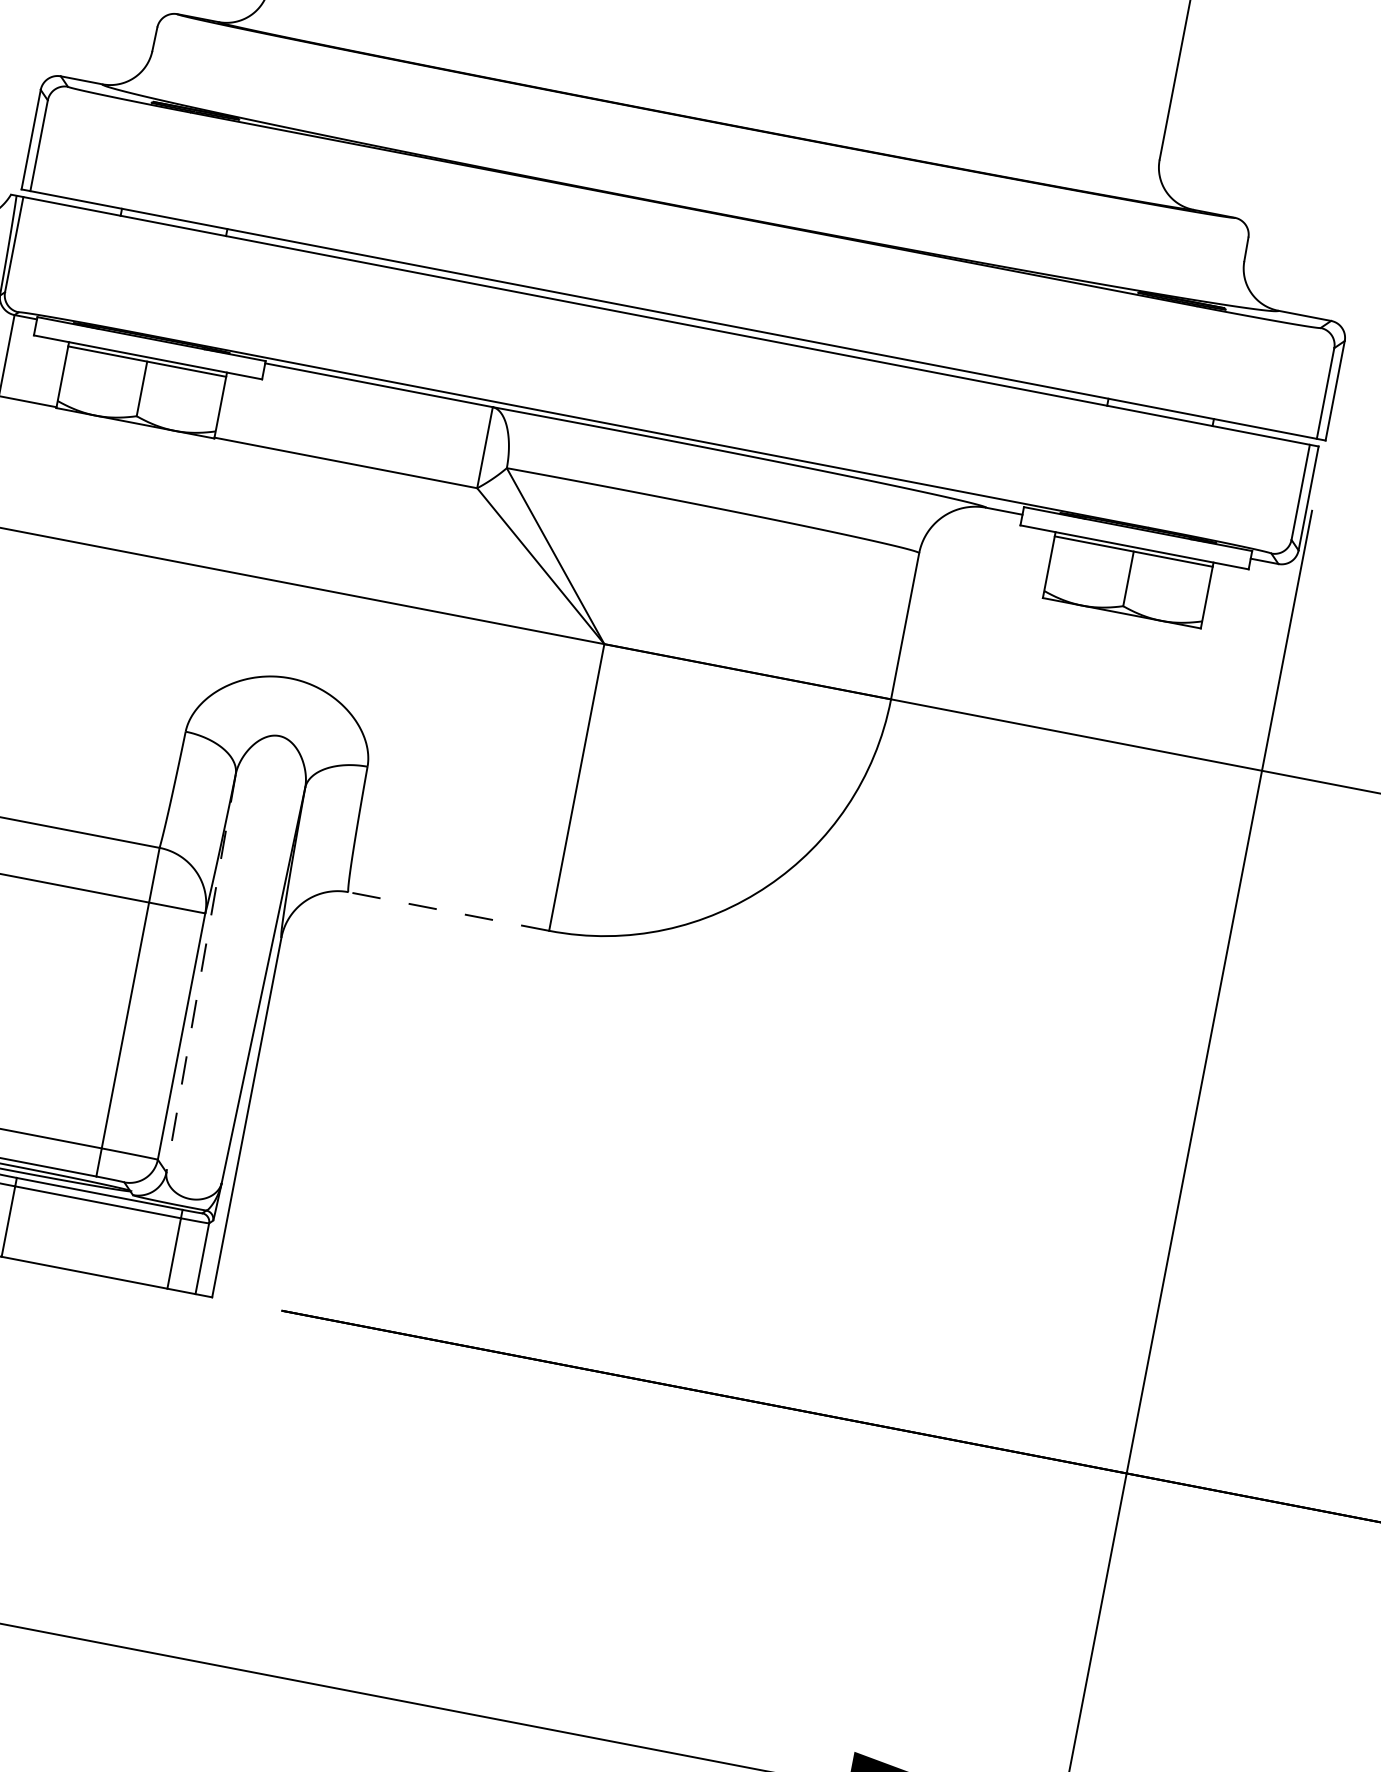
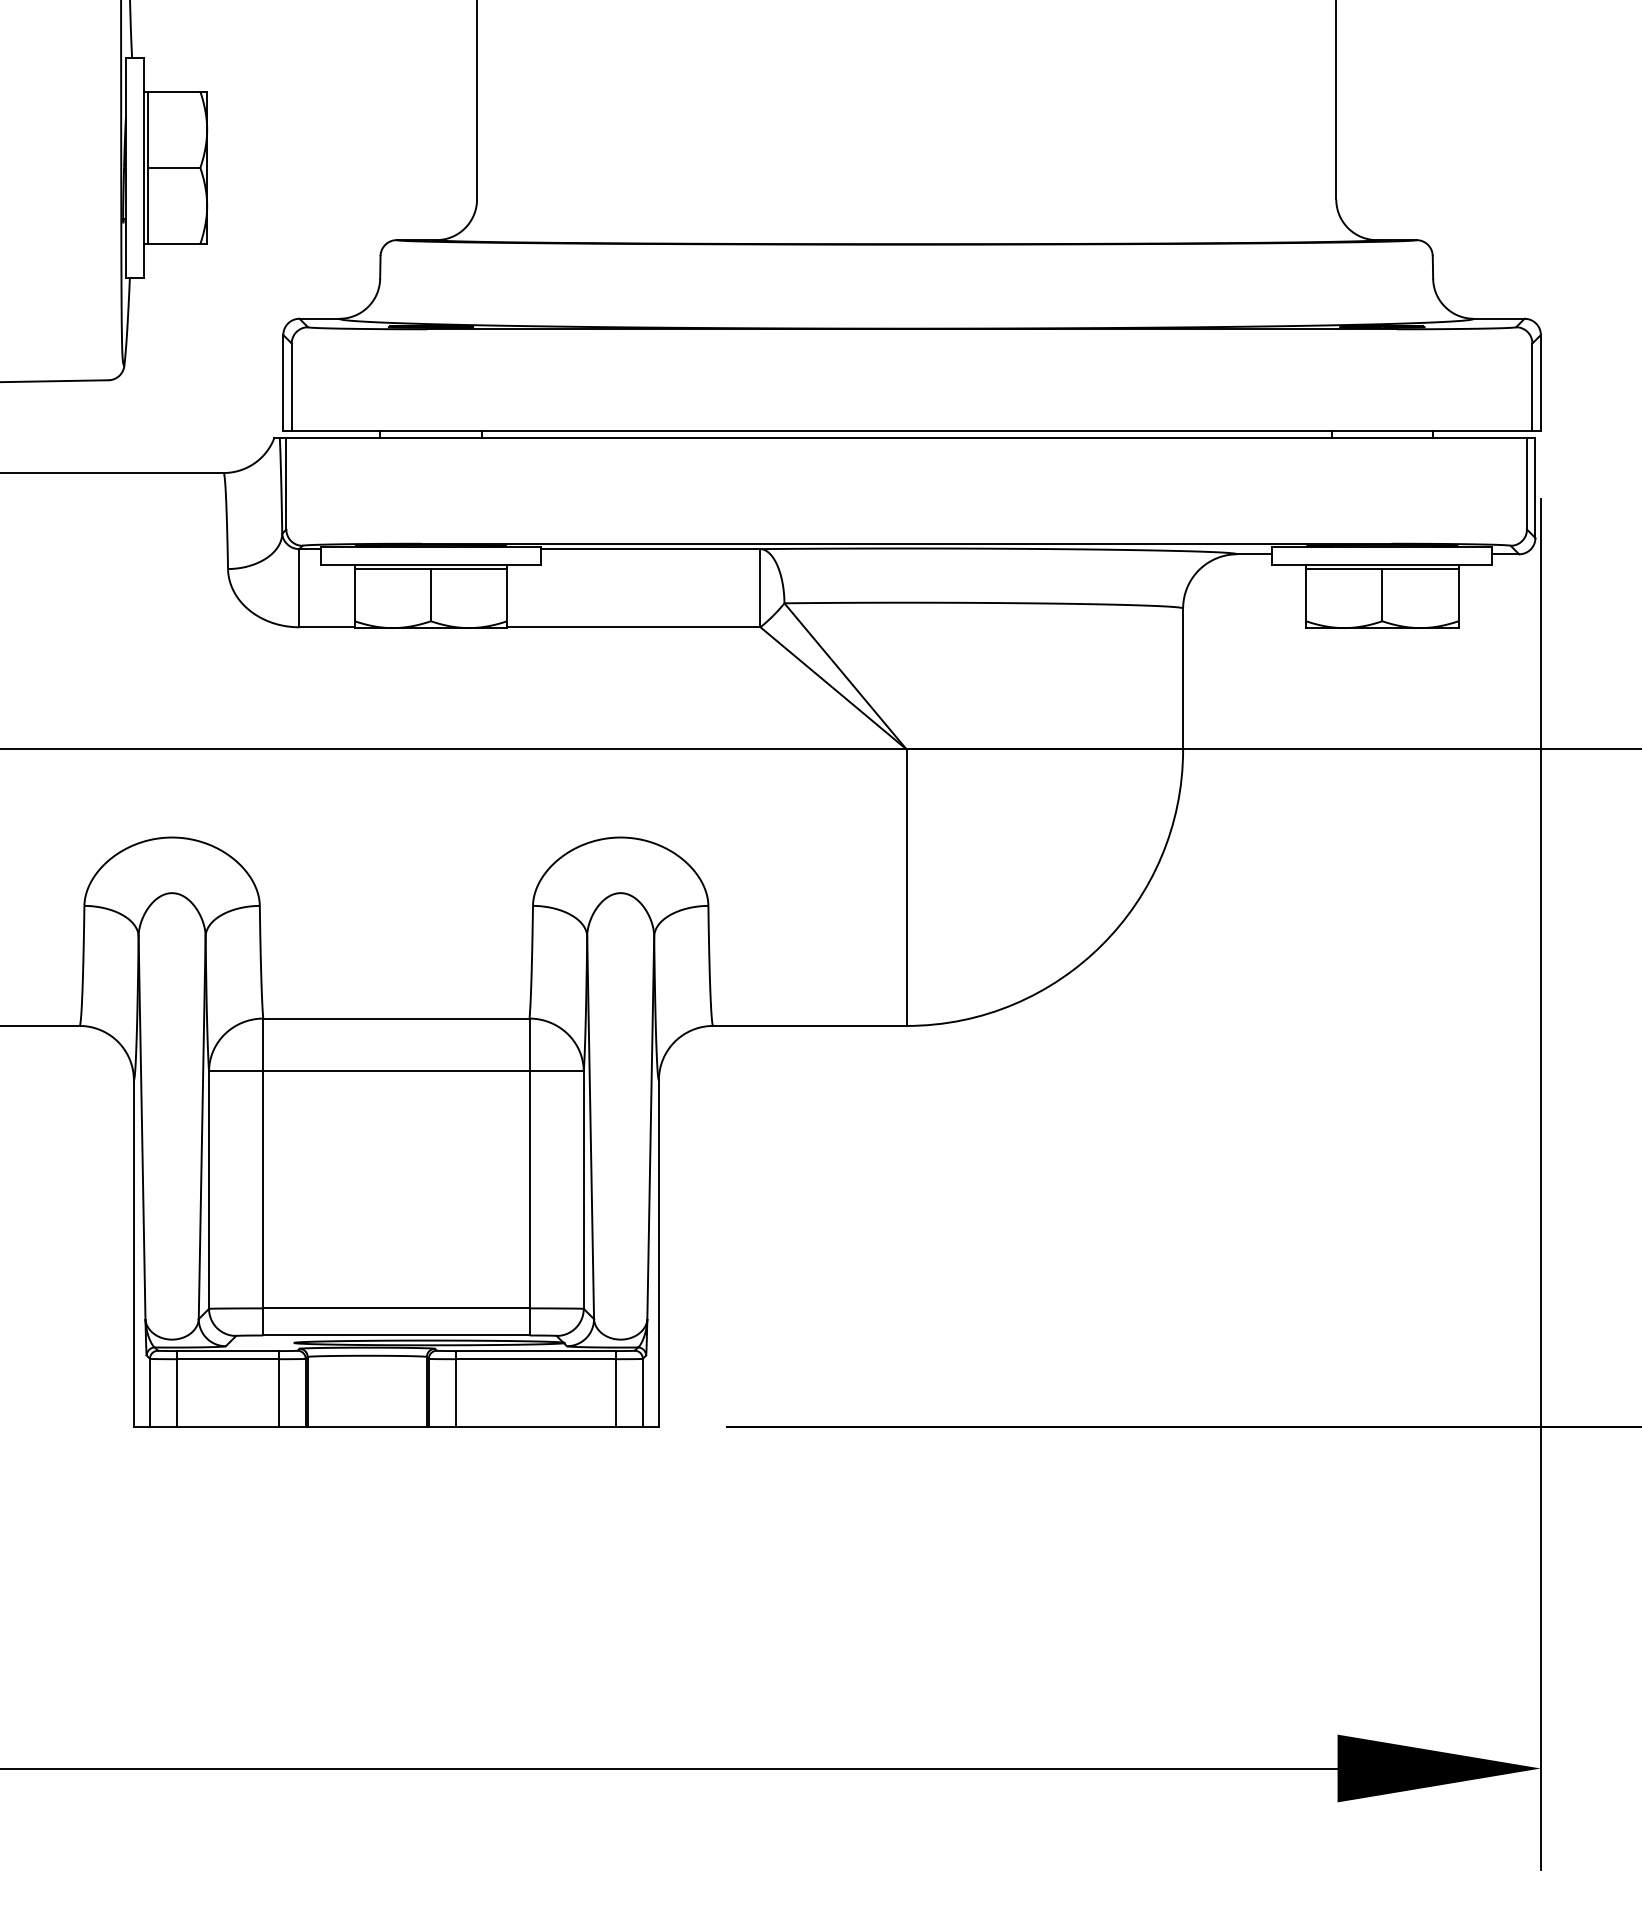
line: (448, 910) -> (809, 1025), dashed -> solid
line: (200, 974) -> (590, 1128), dashed -> solid

